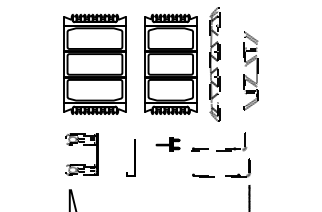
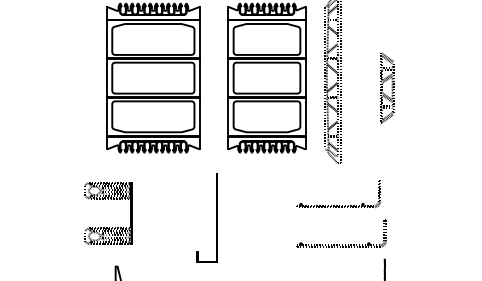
part: (250, 70) -> (386, 87), size x0.6
part: (167, 144) -> (262, 198), removed
part: (83, 145) -> (110, 199), moved
part: (130, 157) -> (206, 217), size x1.6

